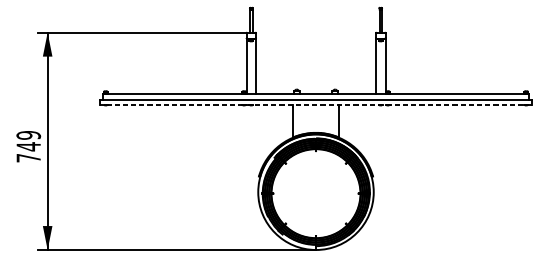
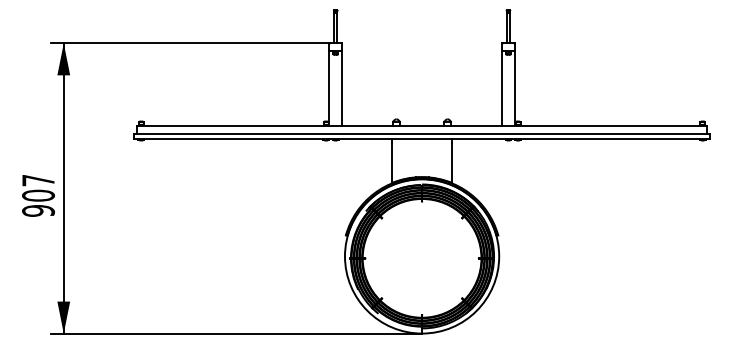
line: (316, 104) -> (422, 139), dashed -> solid
text: (28, 146) -> (38, 195), 749 -> 907

